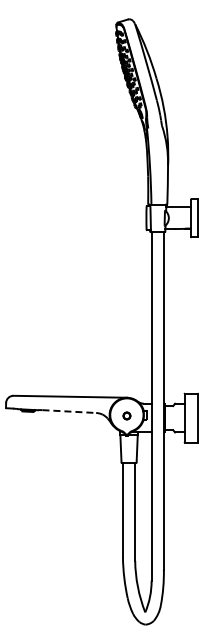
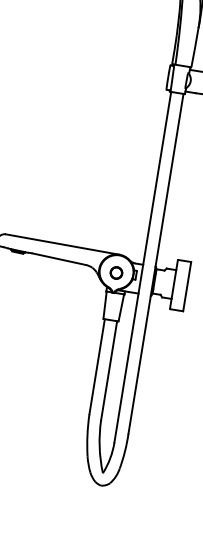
line: (69, 411) -> (59, 259), dashed -> solid
circle: (126, 415) -> (116, 272), size x1.67

